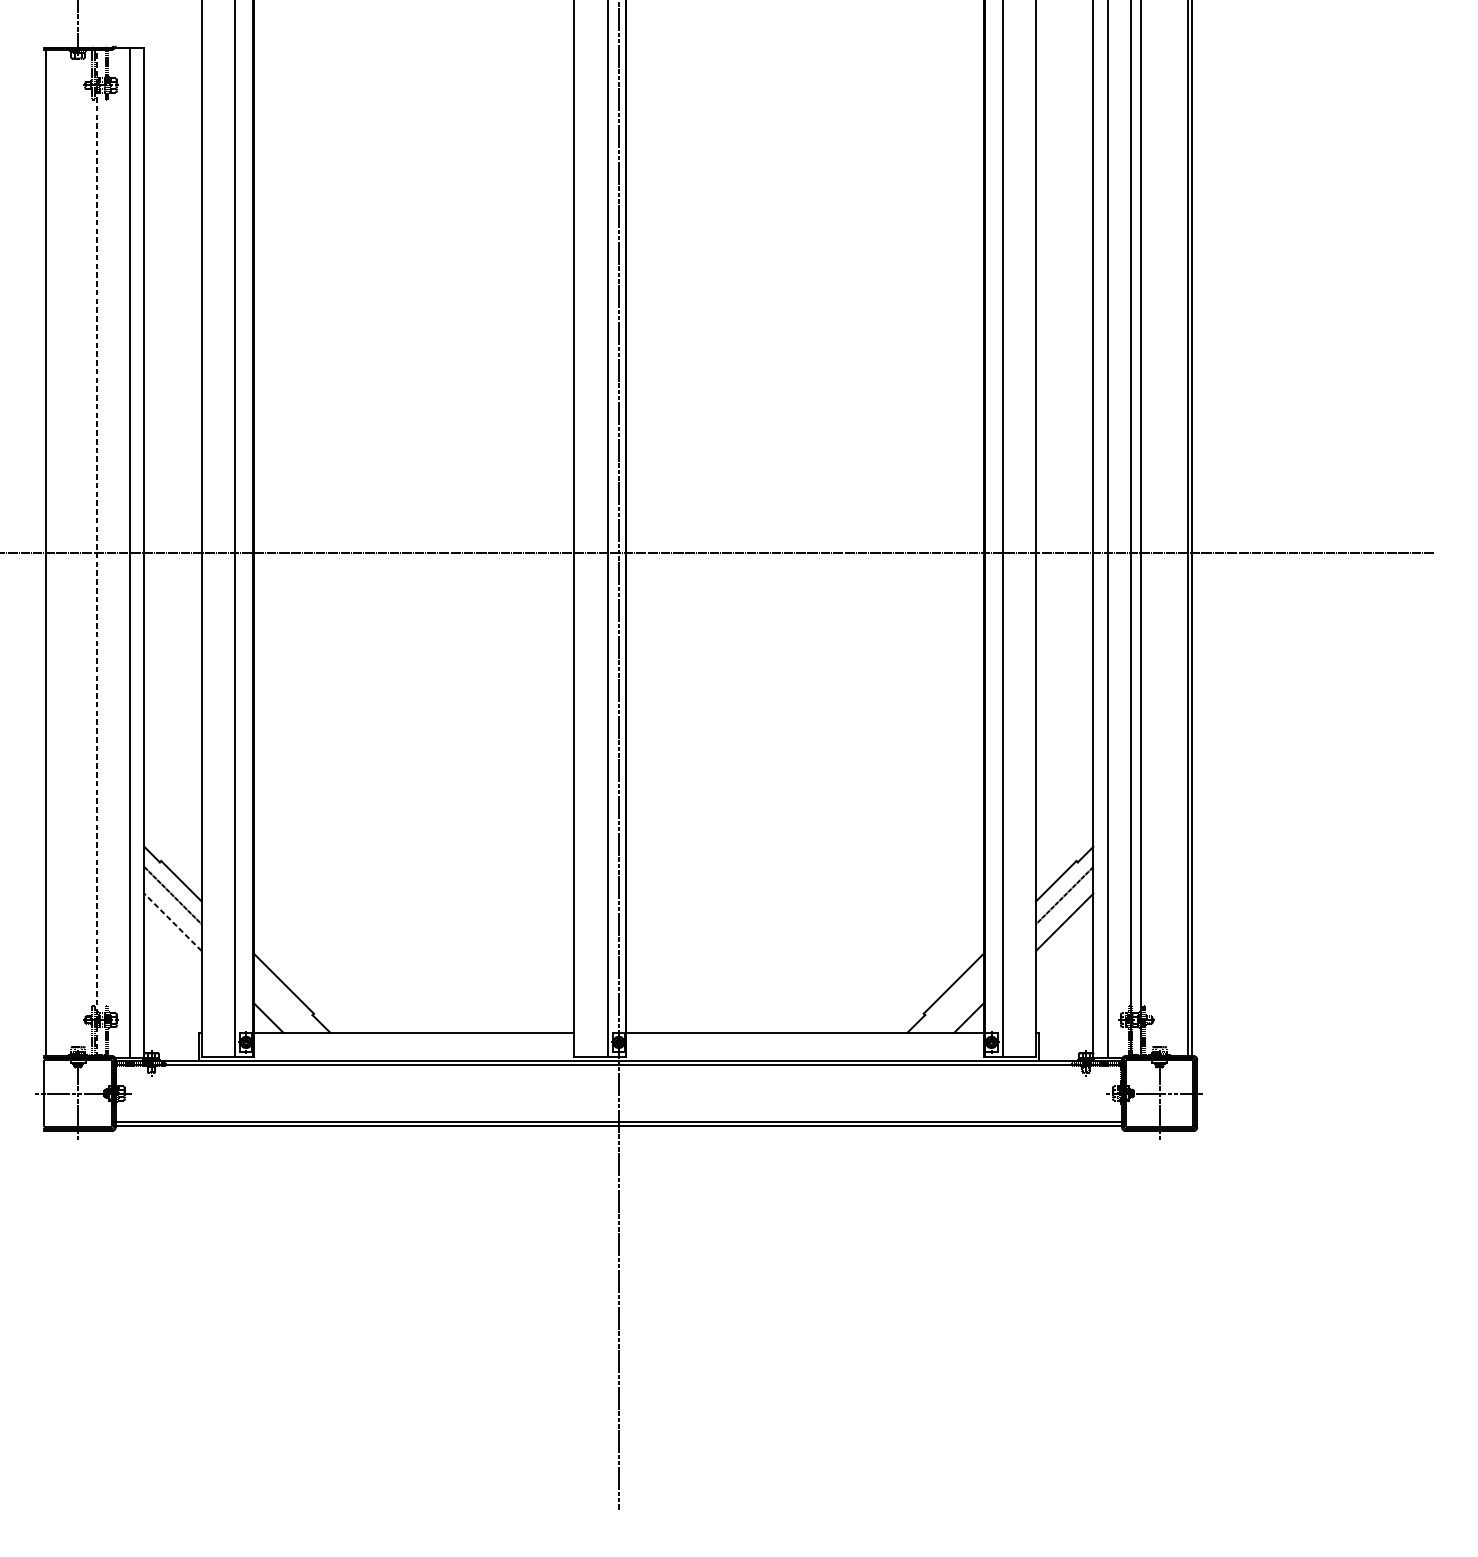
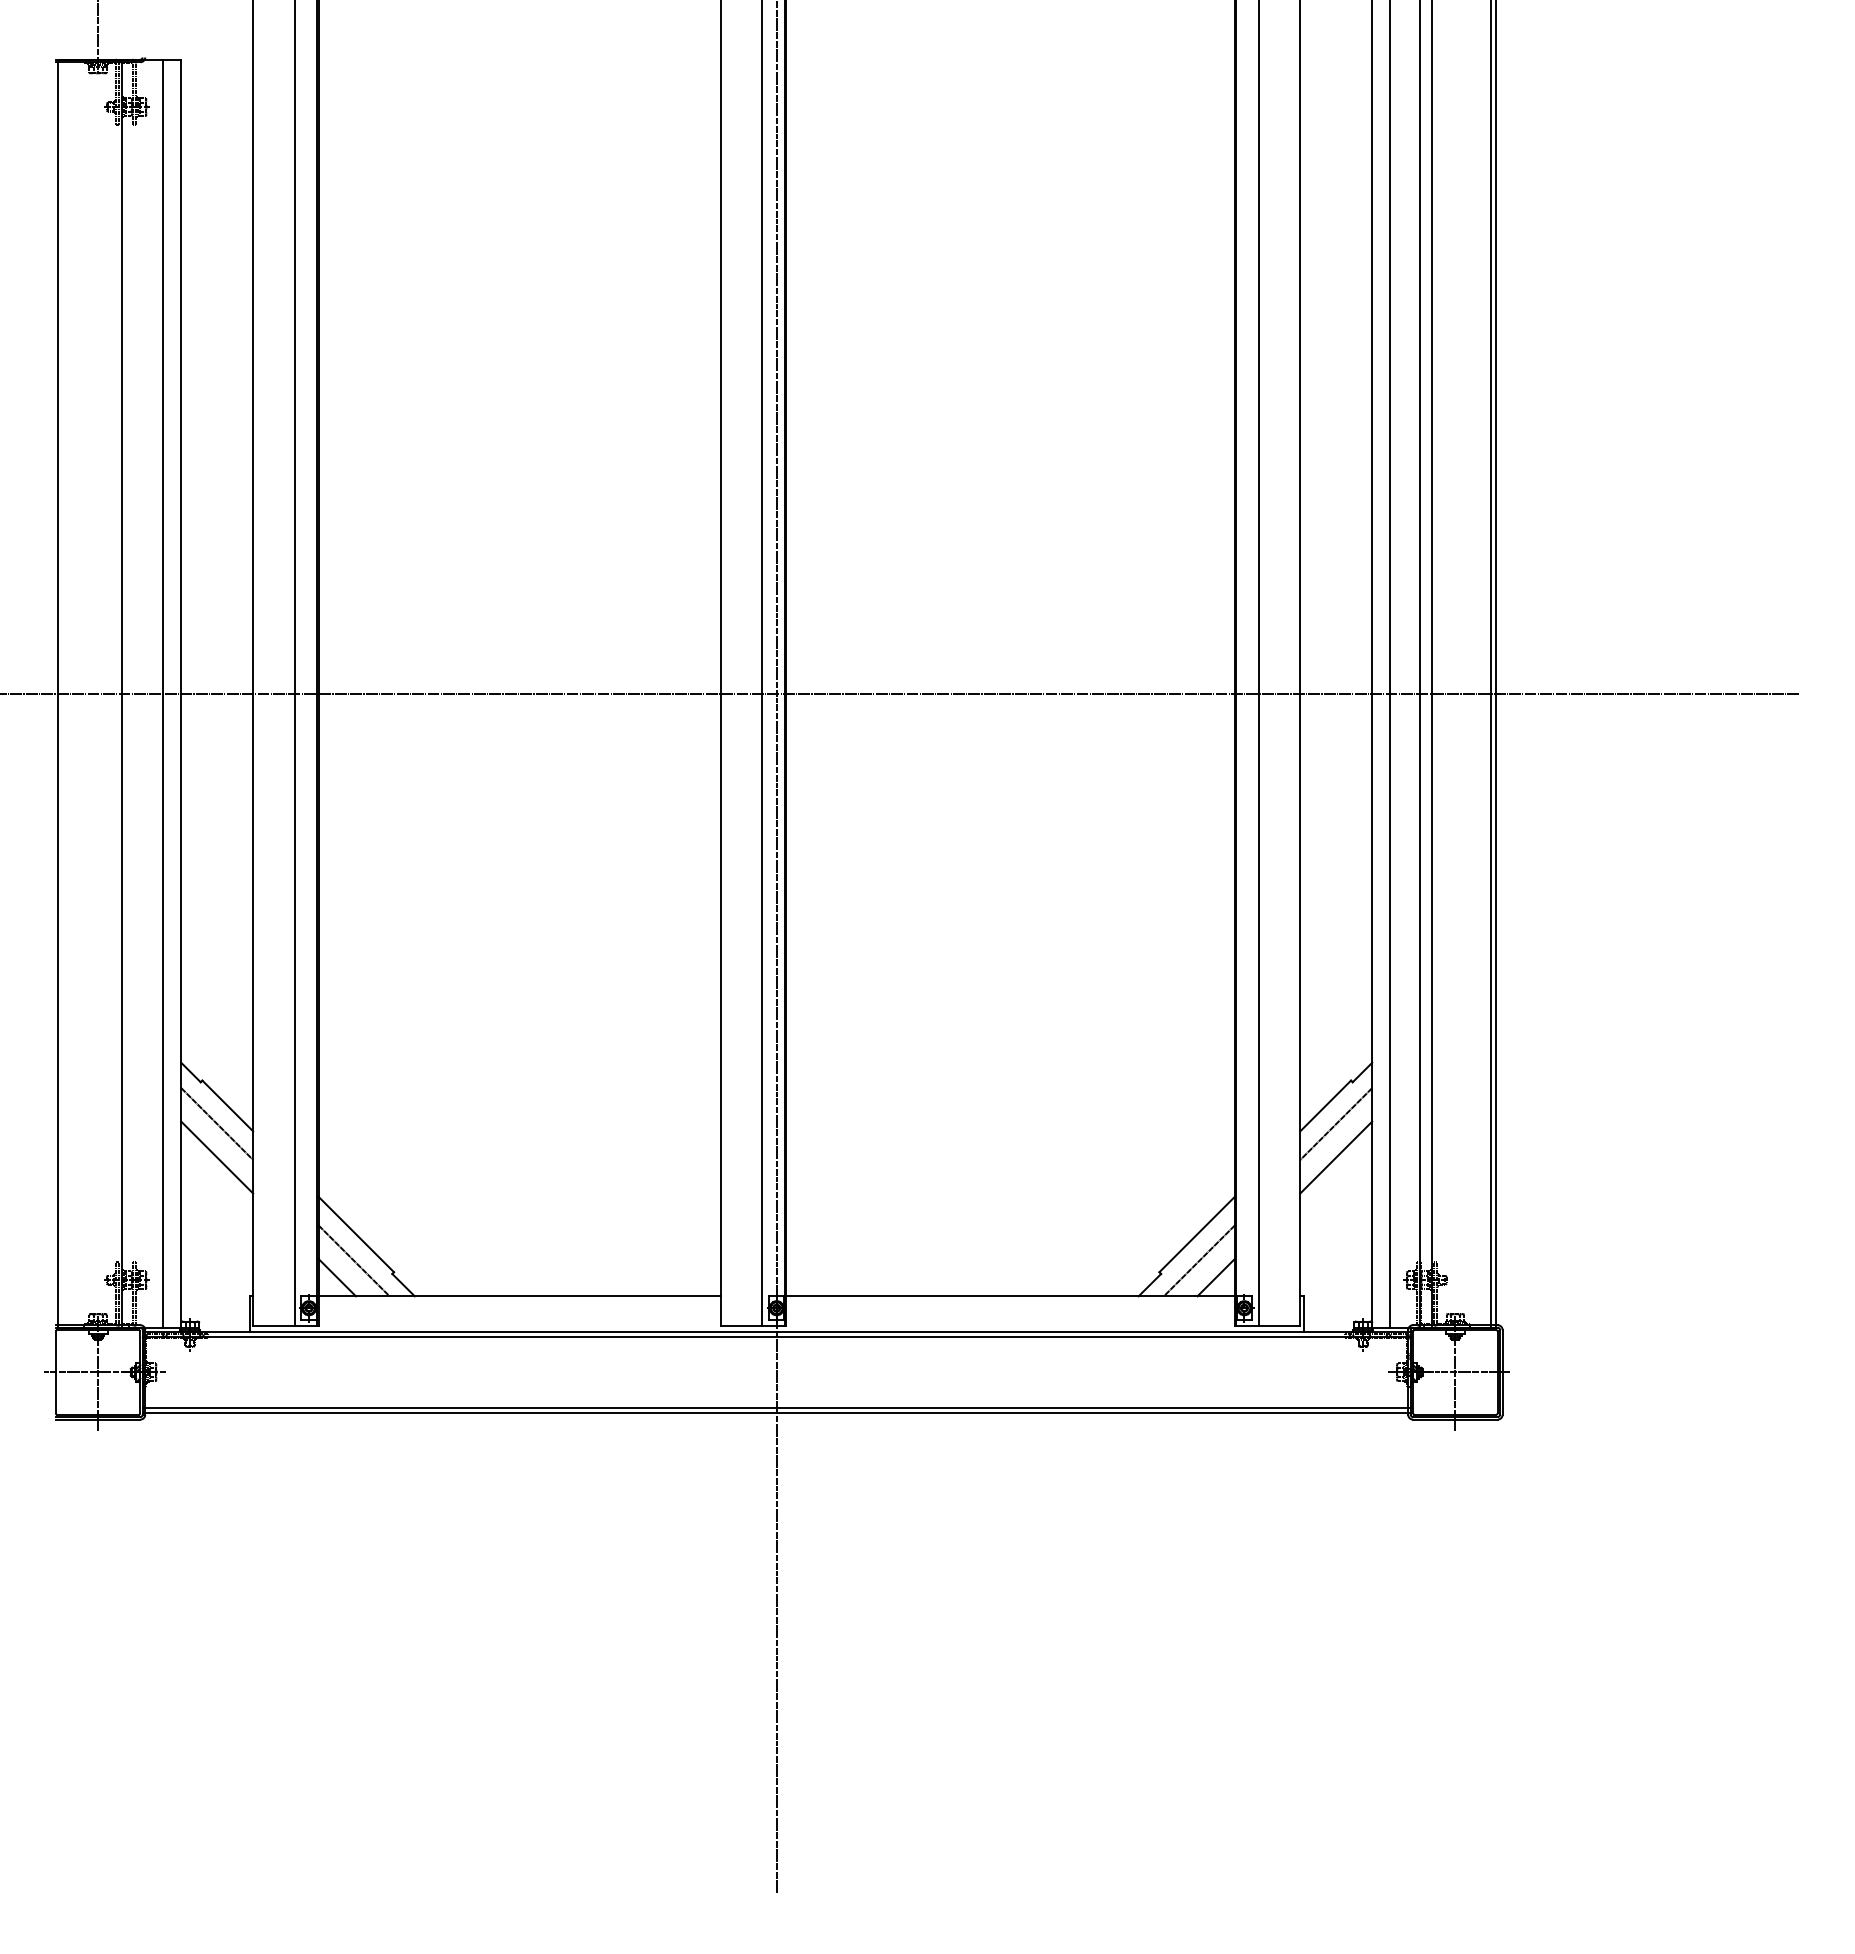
line: (96, 552) -> (121, 693), dashed -> solid
line: (173, 922) -> (217, 1157), dashed -> solid
line: (281, 1004) -> (353, 1260), added
line: (954, 1004) -> (1198, 1260), added

